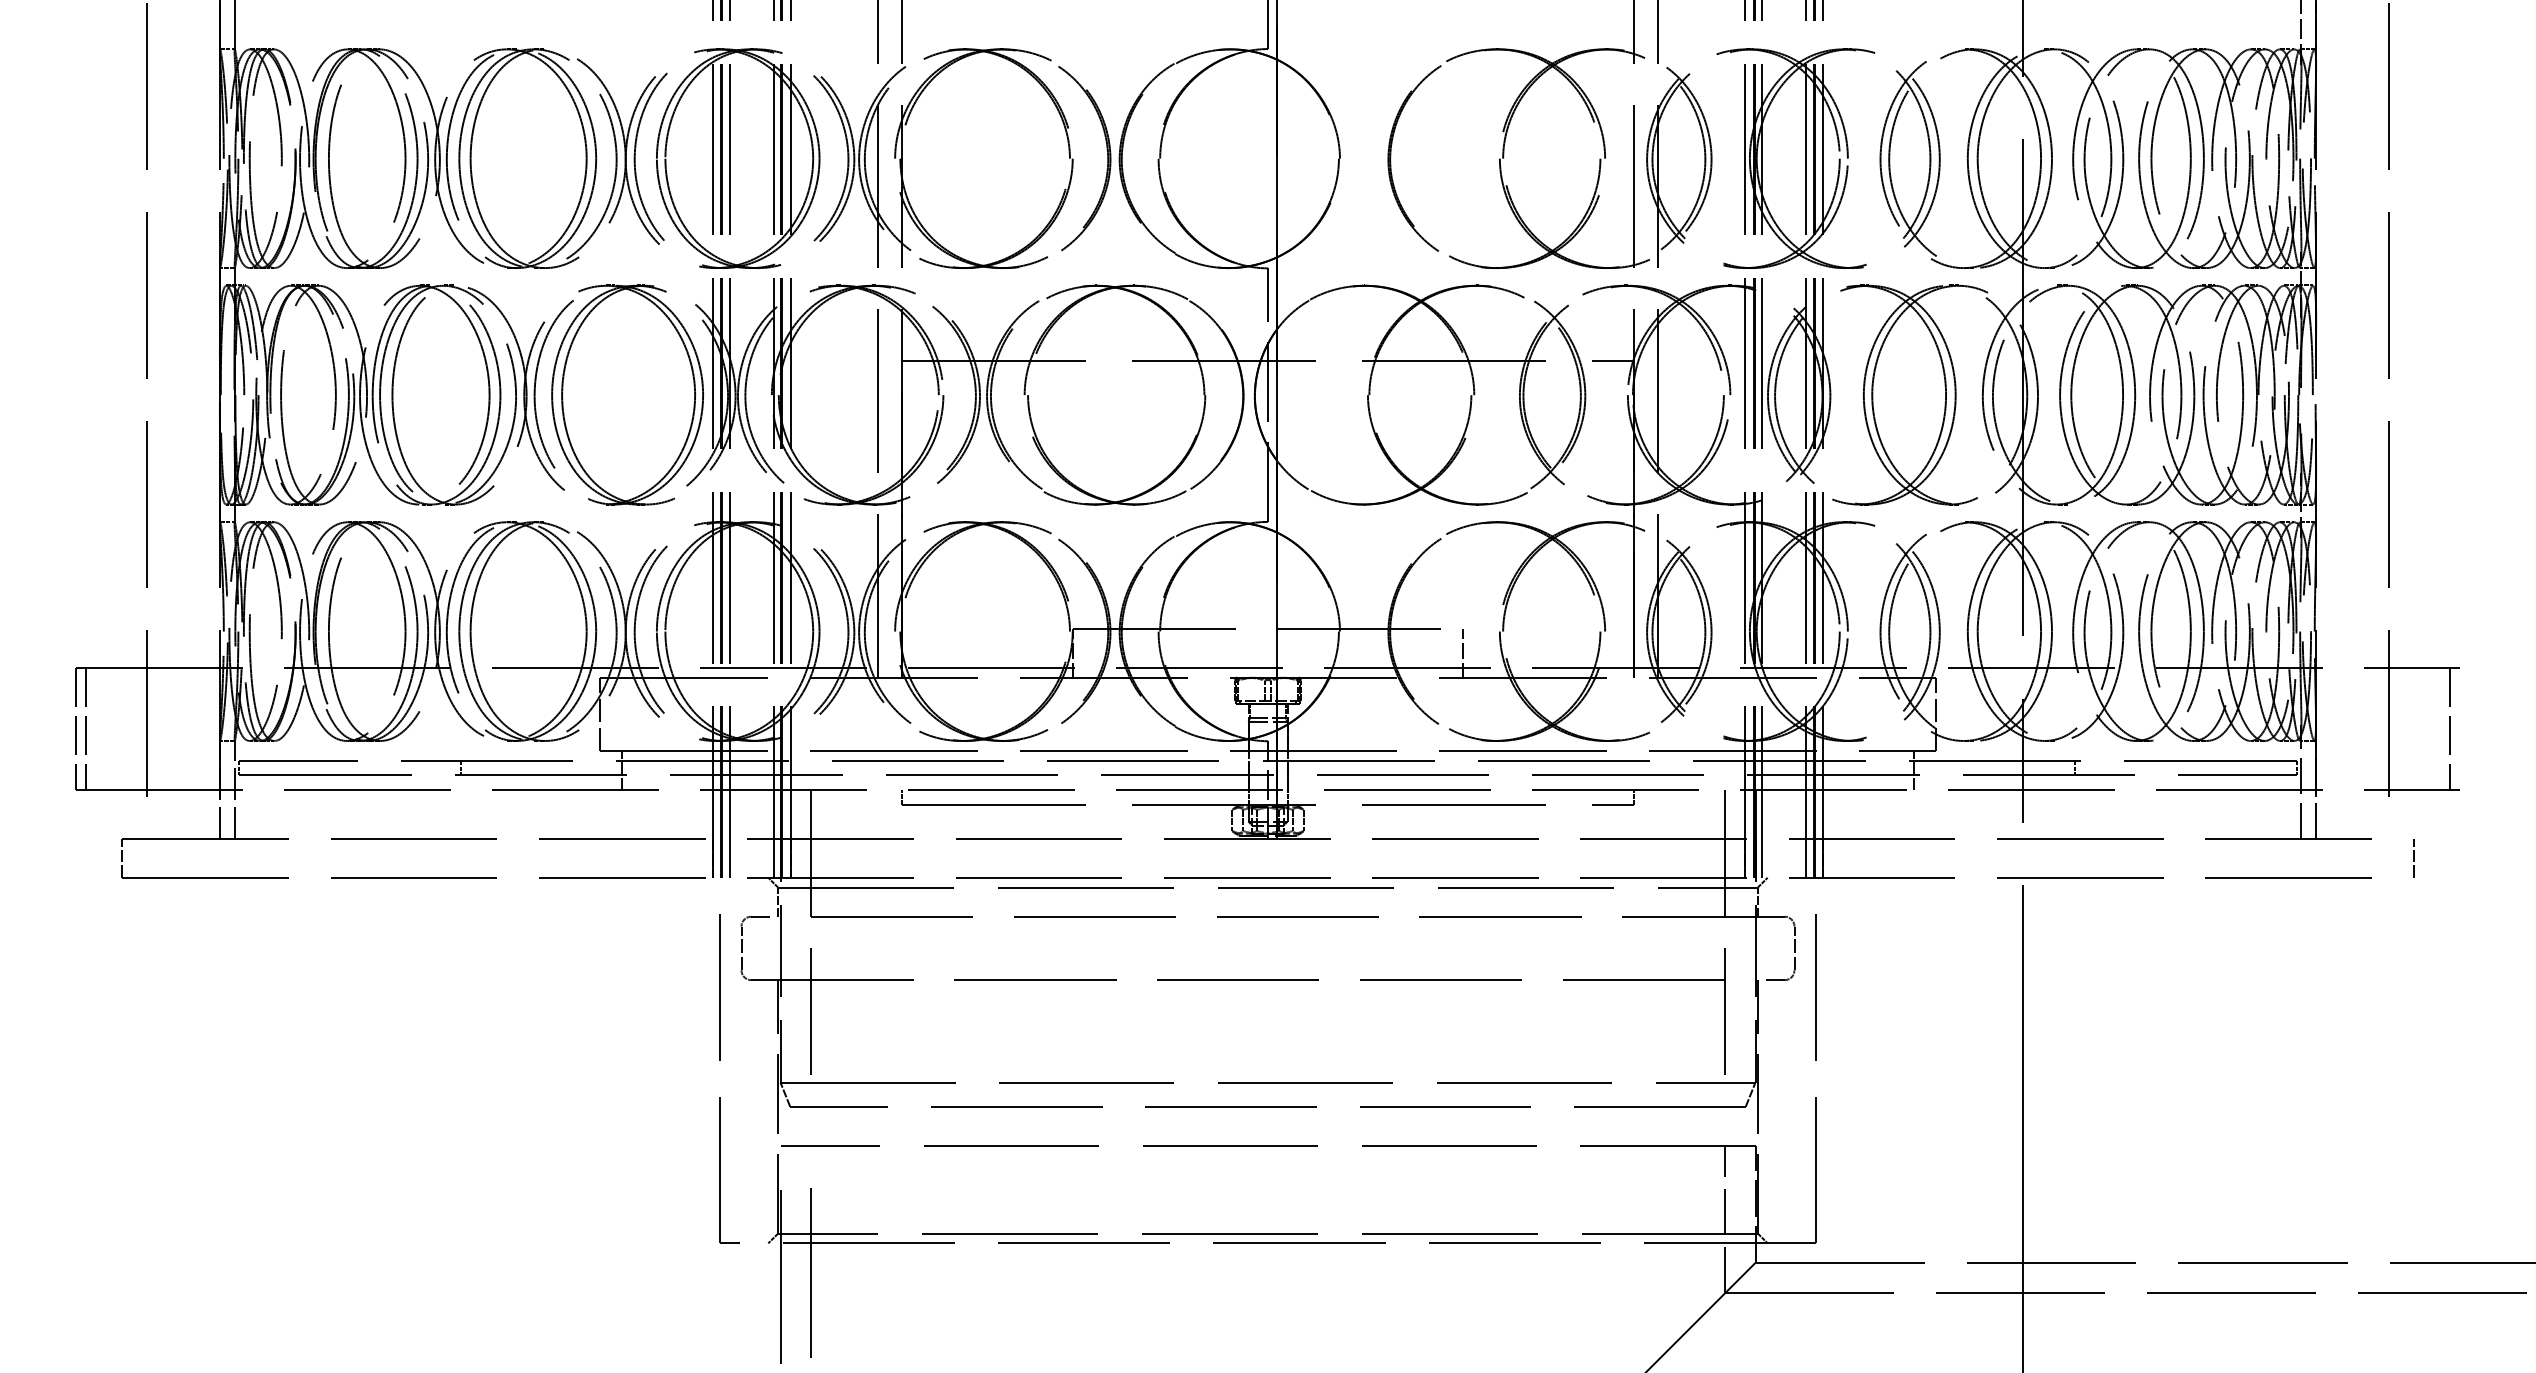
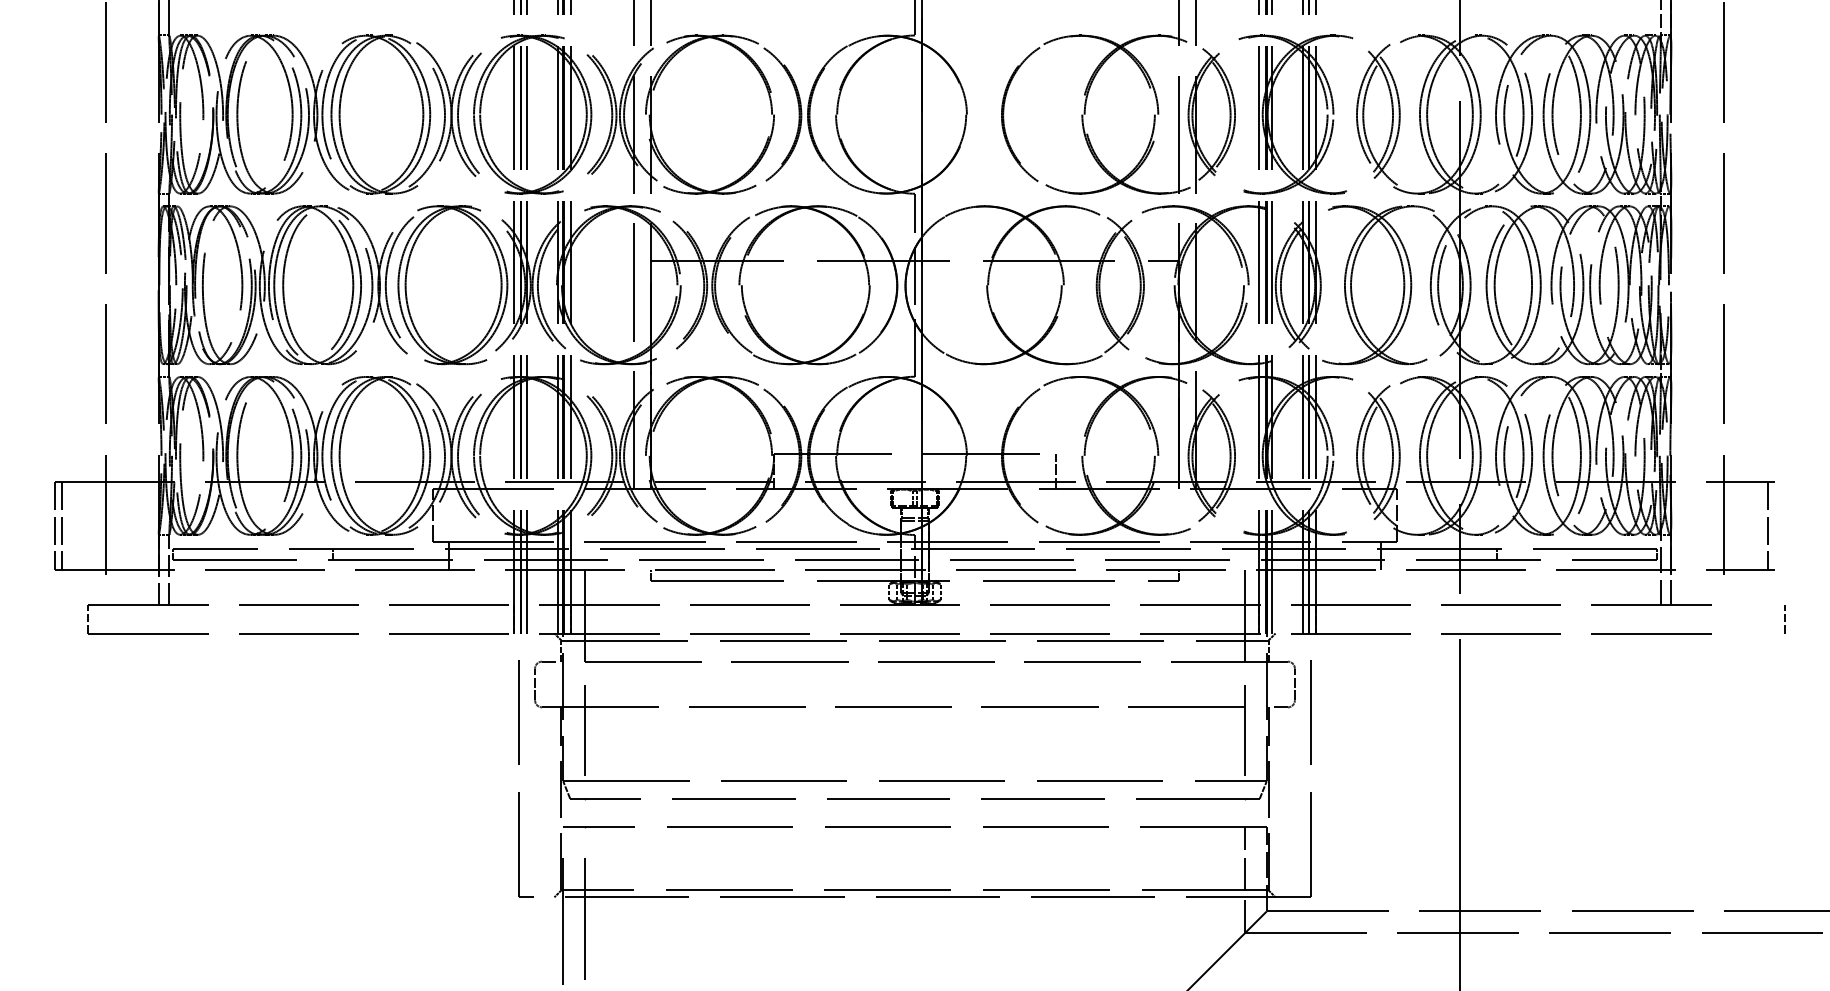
line: (2413, 858) -> (1784, 619), moved

